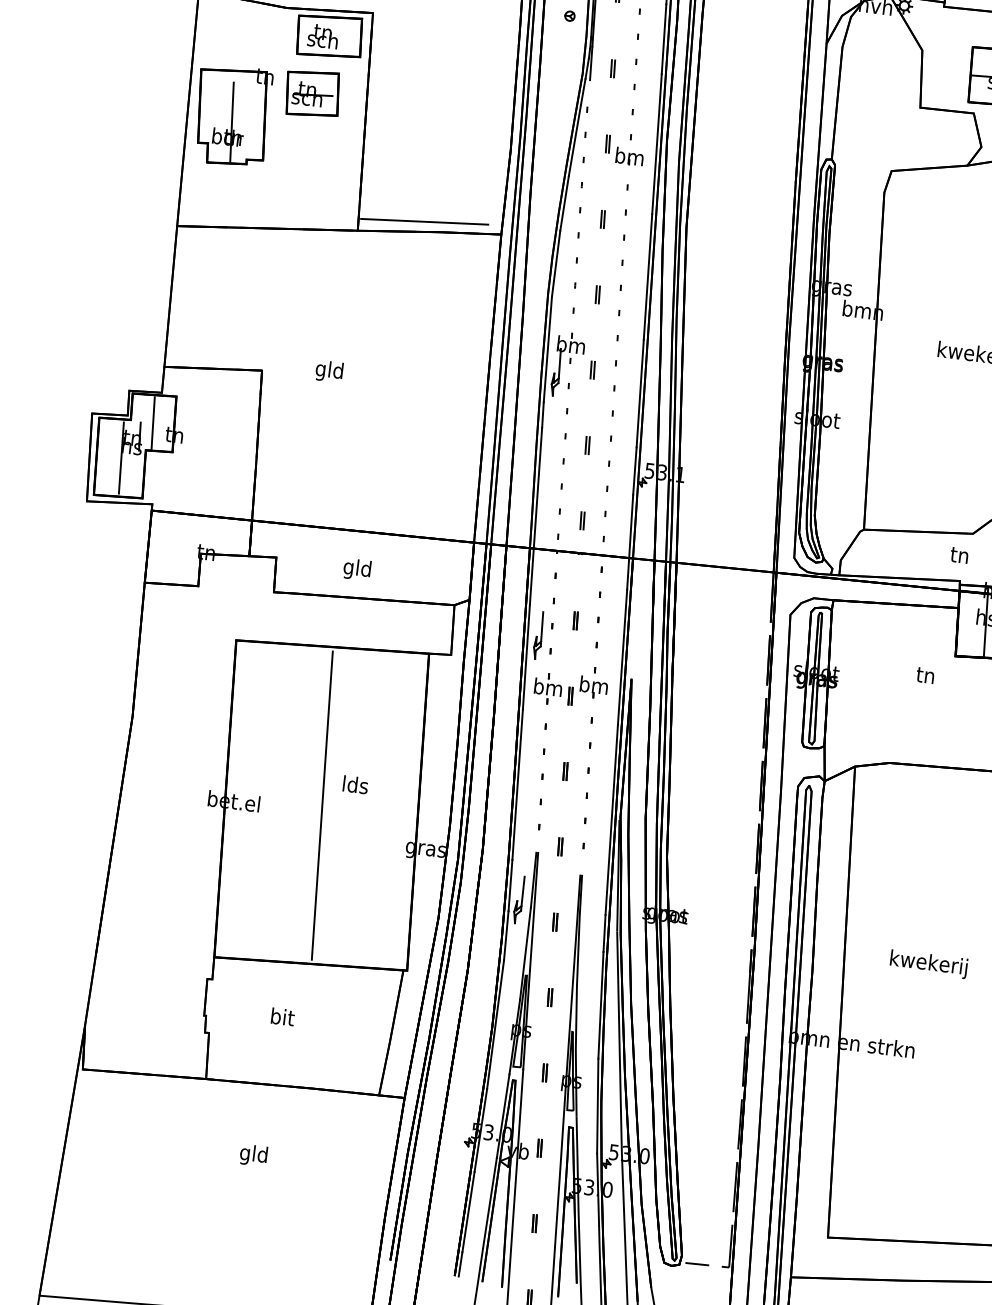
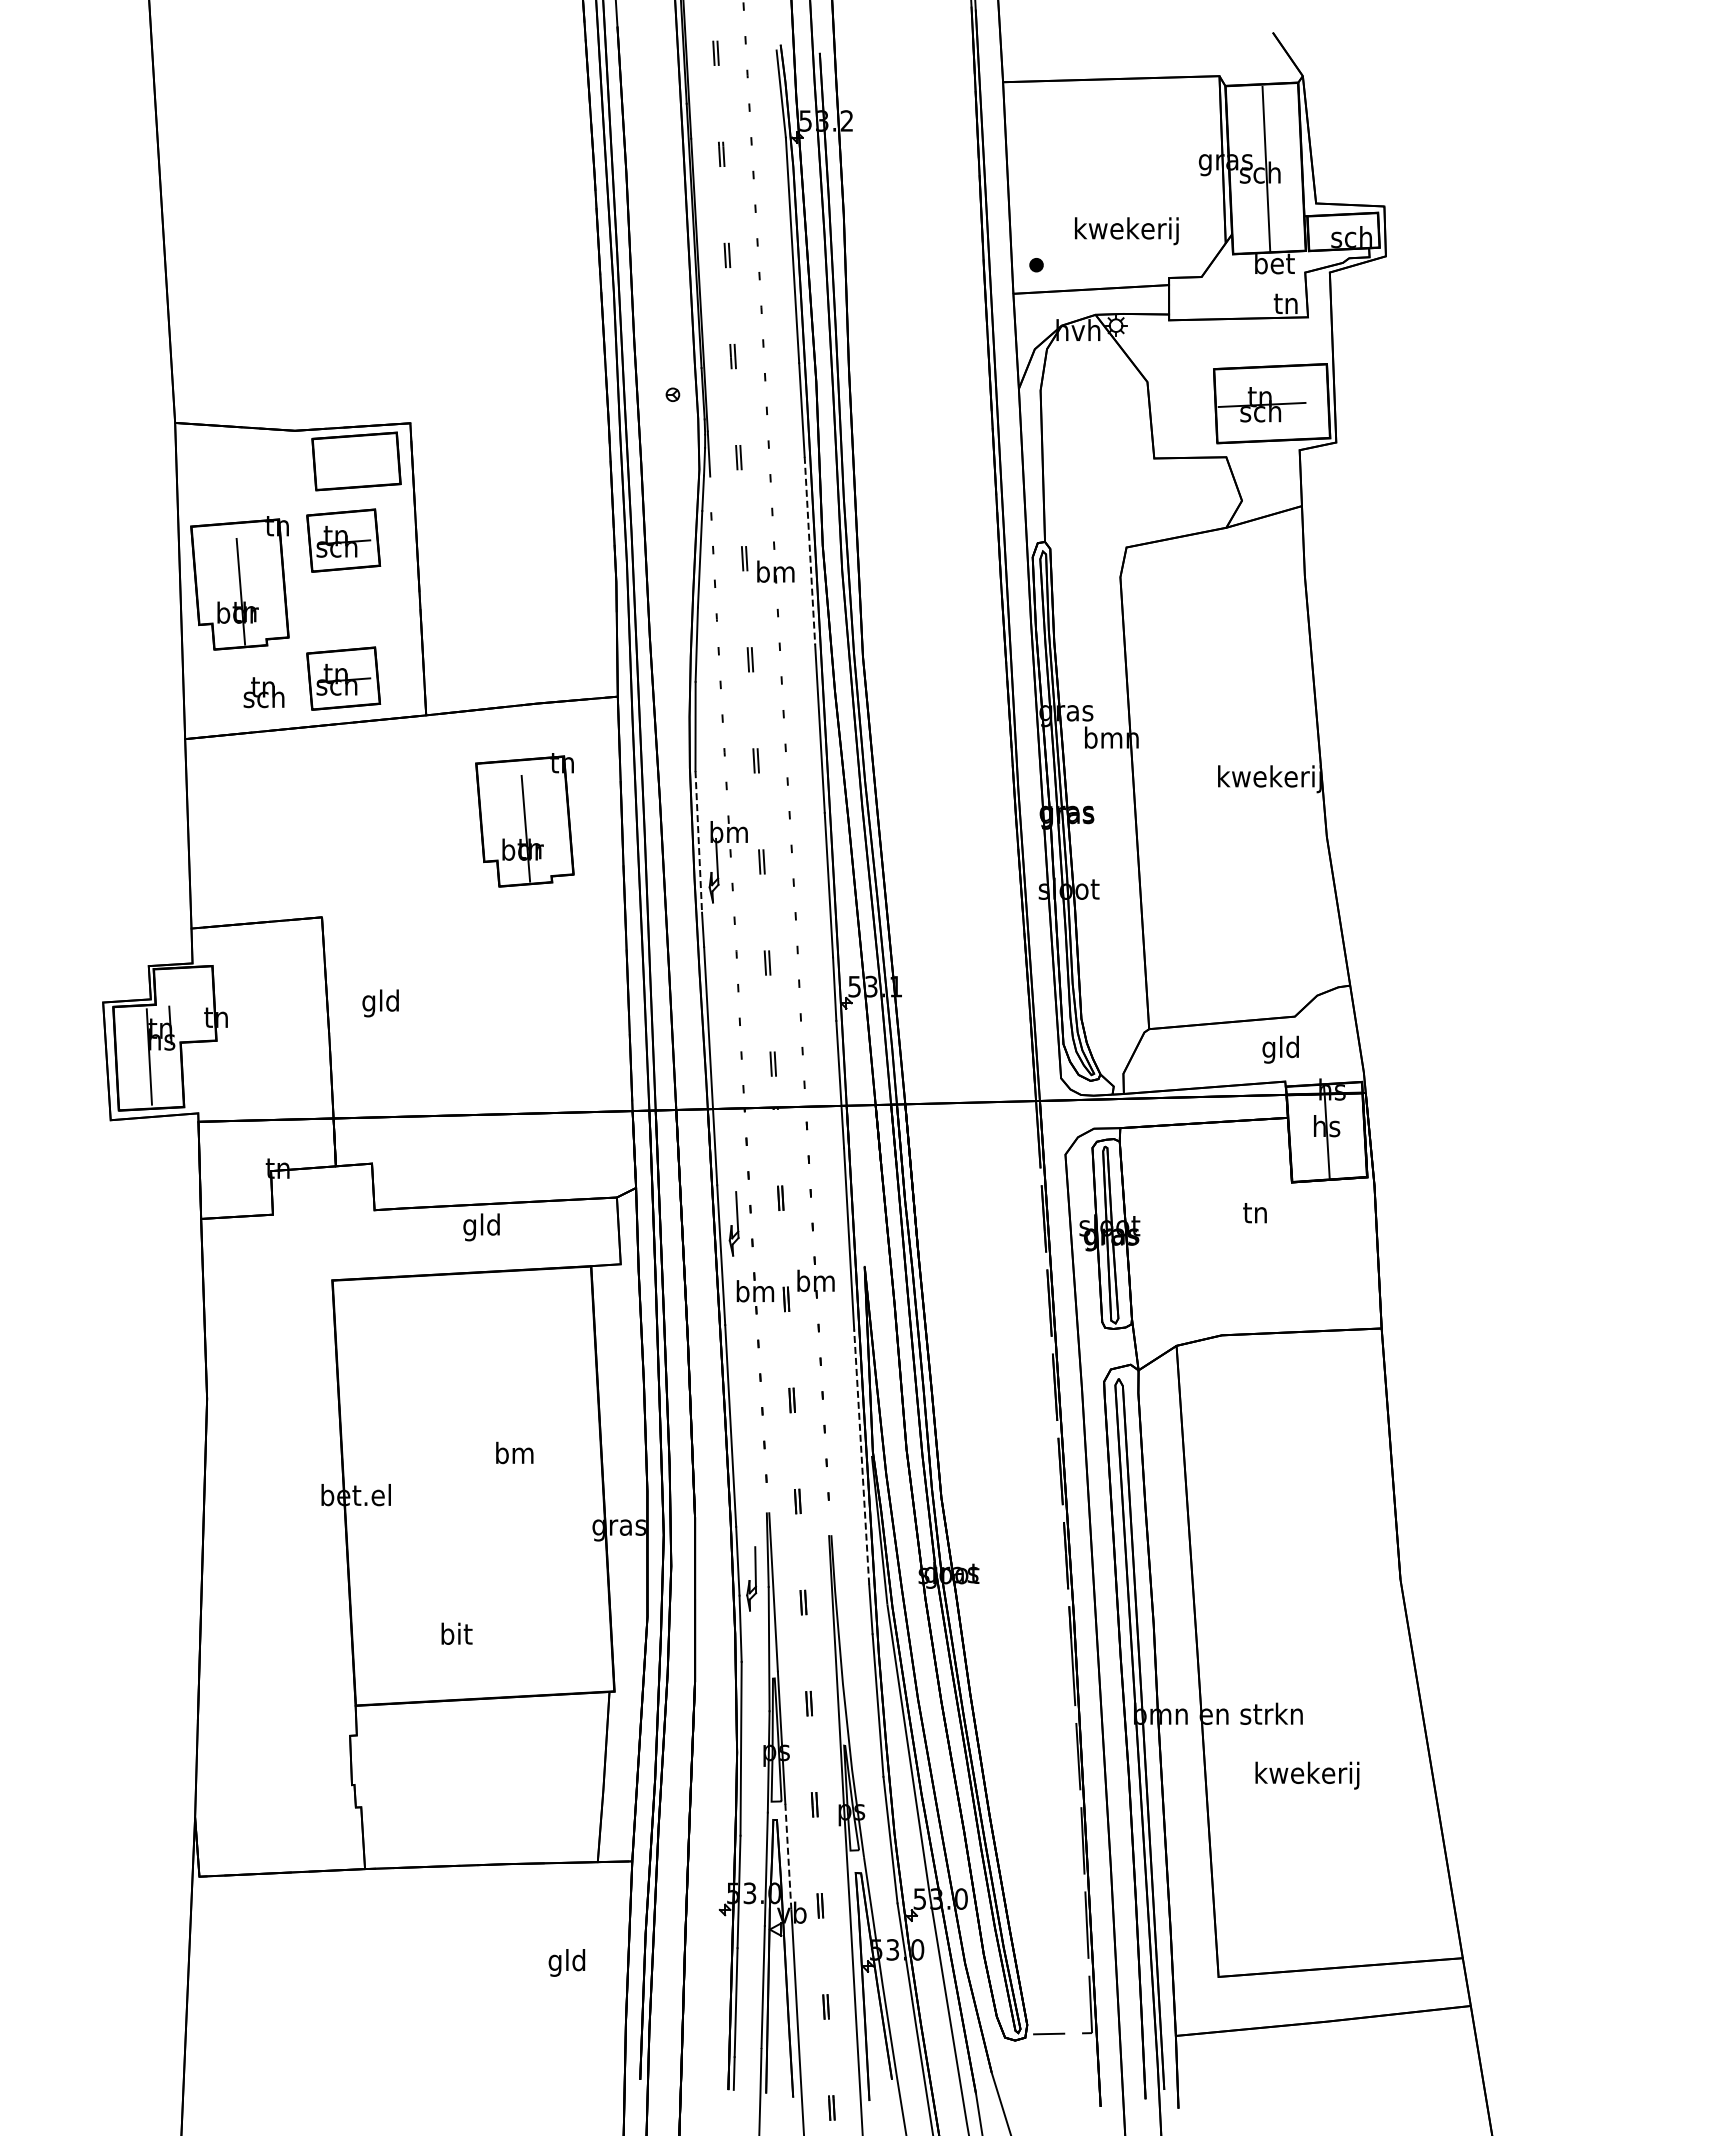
text: (322, 36) -> (263, 692), moved
line: (656, 144) -> (809, 551), solid -> dashed
part: (299, 195) -> (343, 678), added
line: (424, 221) -> (513, 692), removed
part: (420, 317) -> (524, 820), added
line: (547, 349) -> (698, 841), solid -> dashed
text: (329, 371) -> (380, 1003), moved
line: (152, 423) -> (185, 1005), removed
text: (959, 556) -> (1280, 1049), tn -> gld
text: (357, 569) -> (481, 1227), moved
text: (355, 784) -> (514, 1452), lds -> bm
line: (321, 805) -> (473, 1485), removed
line: (611, 820) -> (861, 1457), solid -> dashed
text: (928, 964) -> (1307, 1775), moved
text: (282, 1016) -> (456, 1633), moved
line: (520, 1108) -> (788, 1856), solid -> dashed
text: (253, 1155) -> (566, 1962), moved

